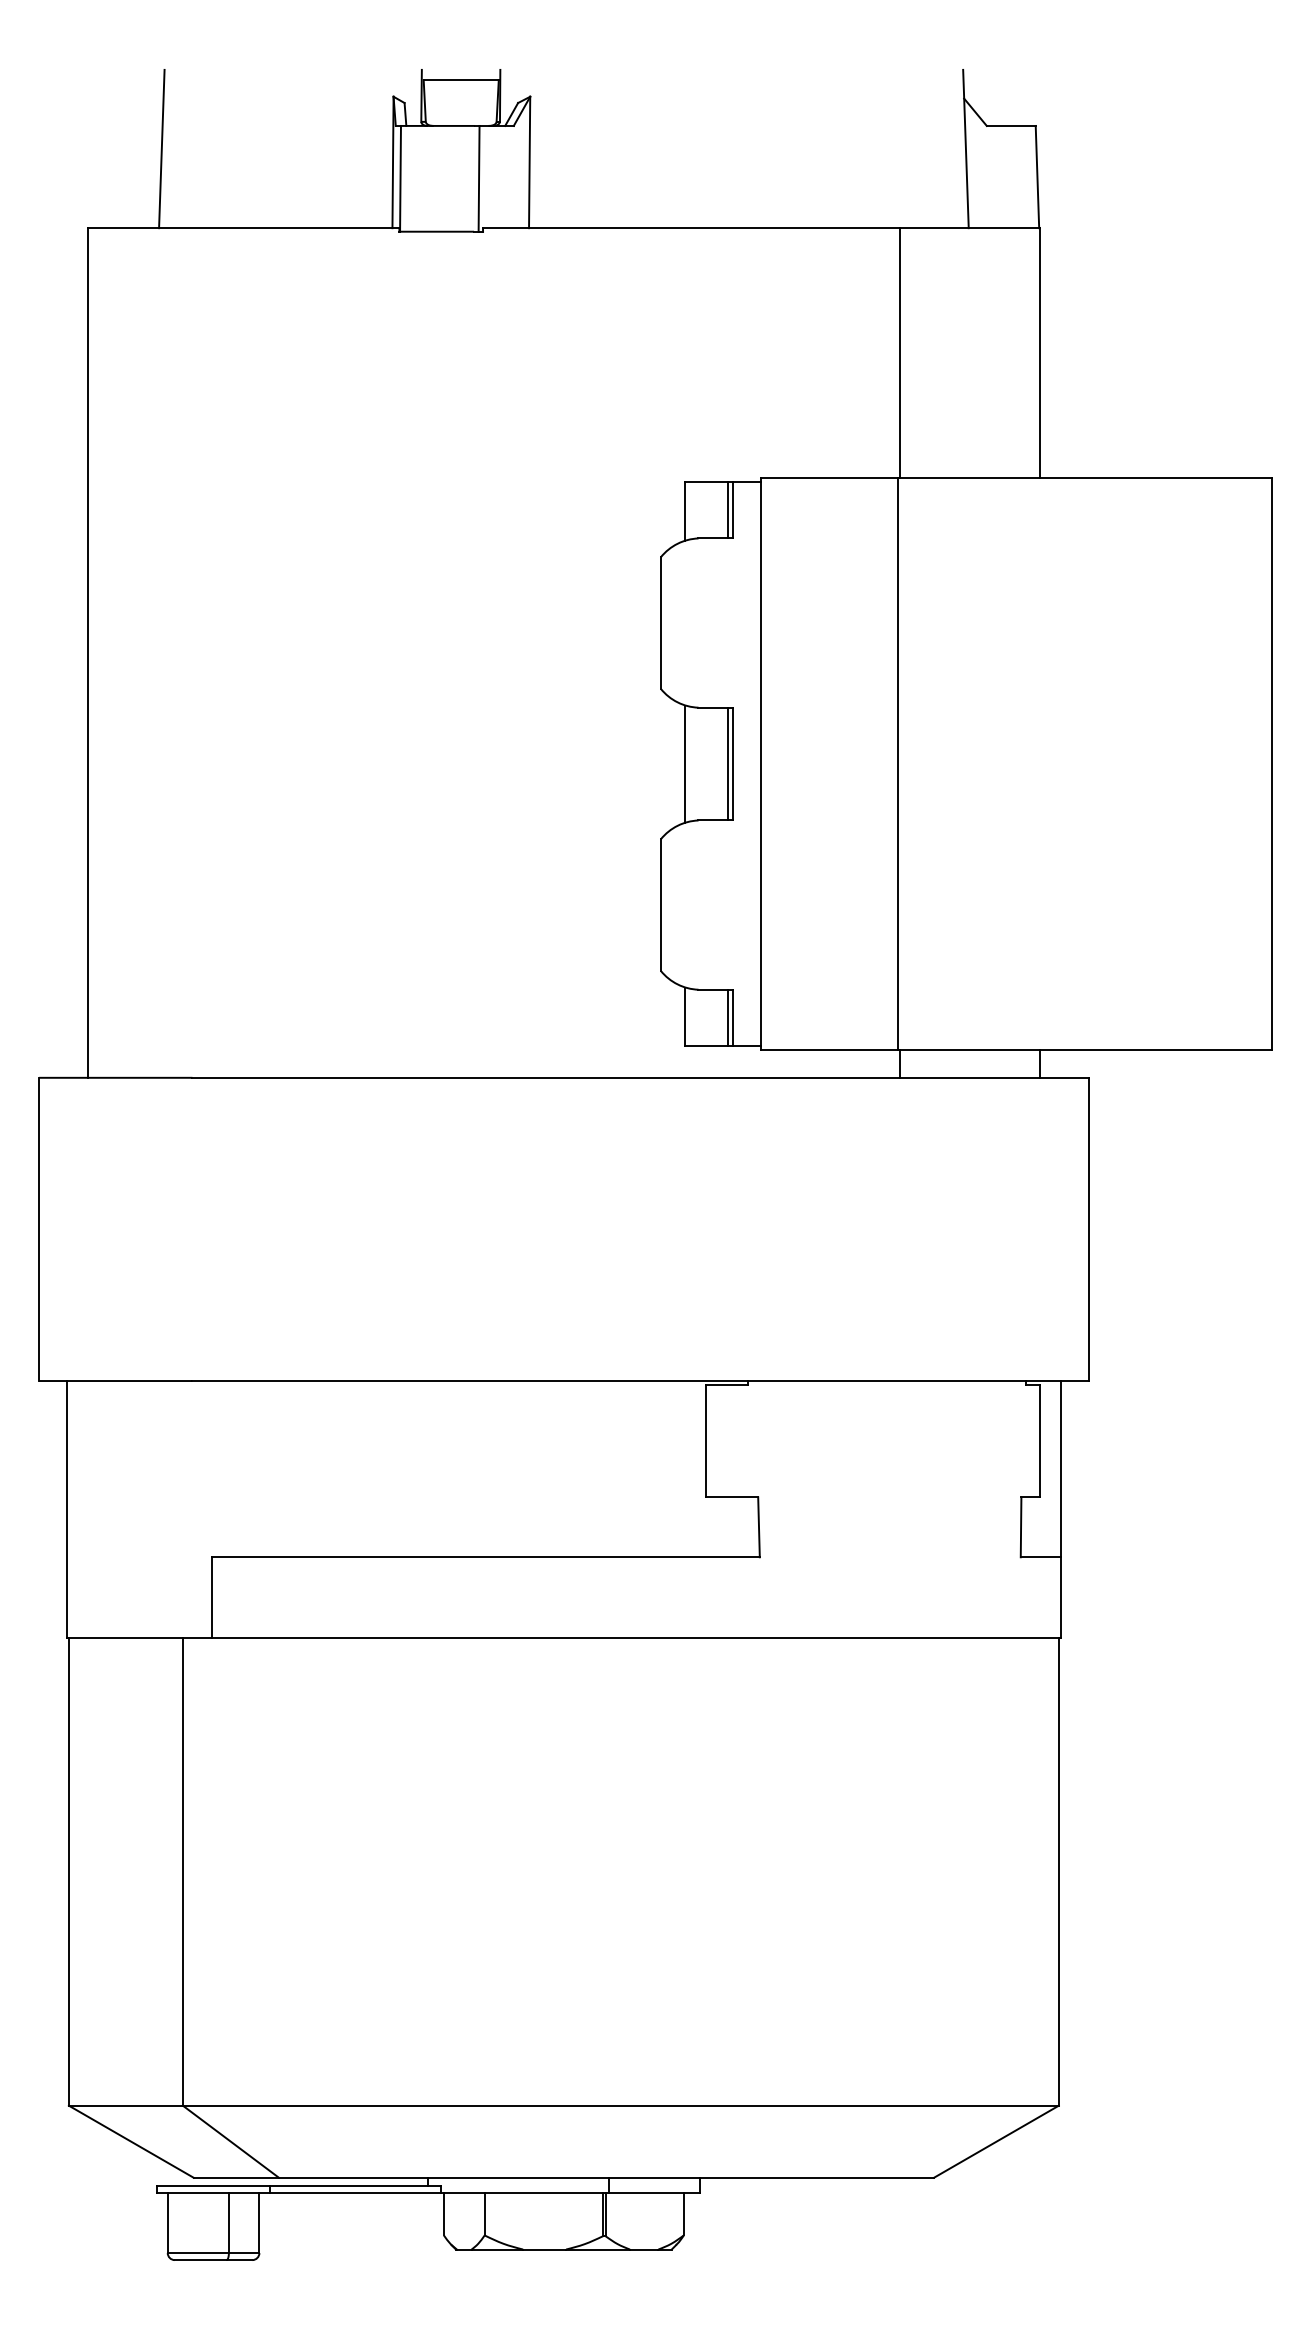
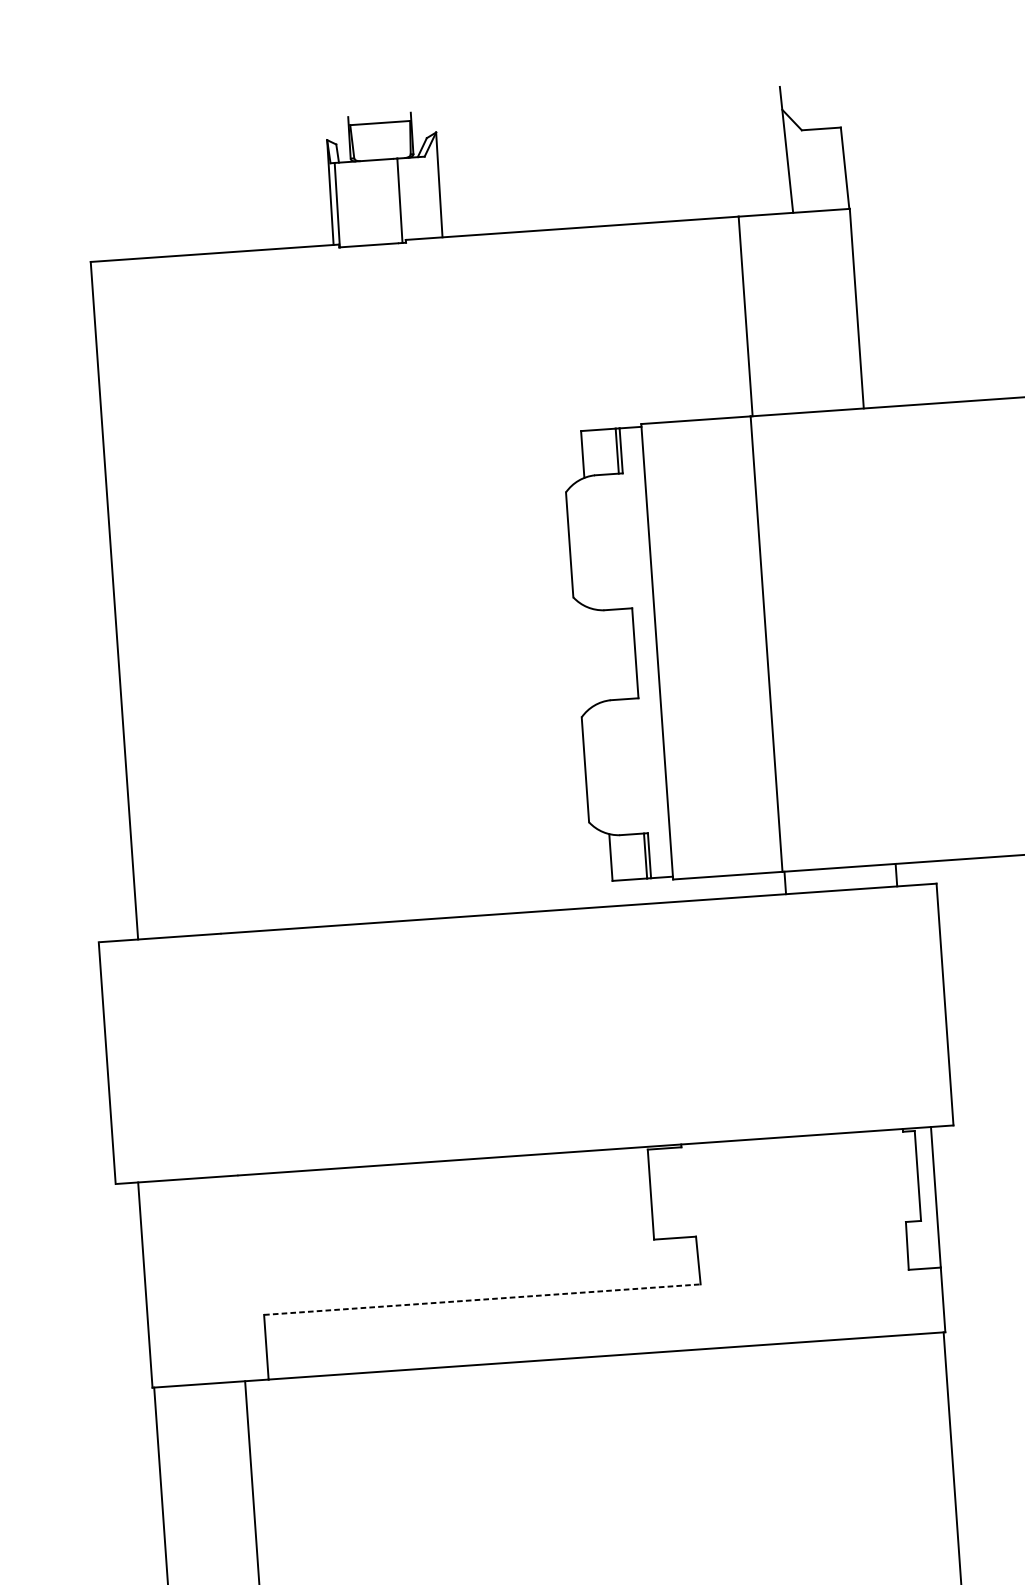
line: (161, 148) -> (144, 194), removed
line: (685, 763) -> (597, 655), removed
line: (728, 763) -> (631, 653), removed
line: (486, 1557) -> (482, 1299), solid -> dashed

